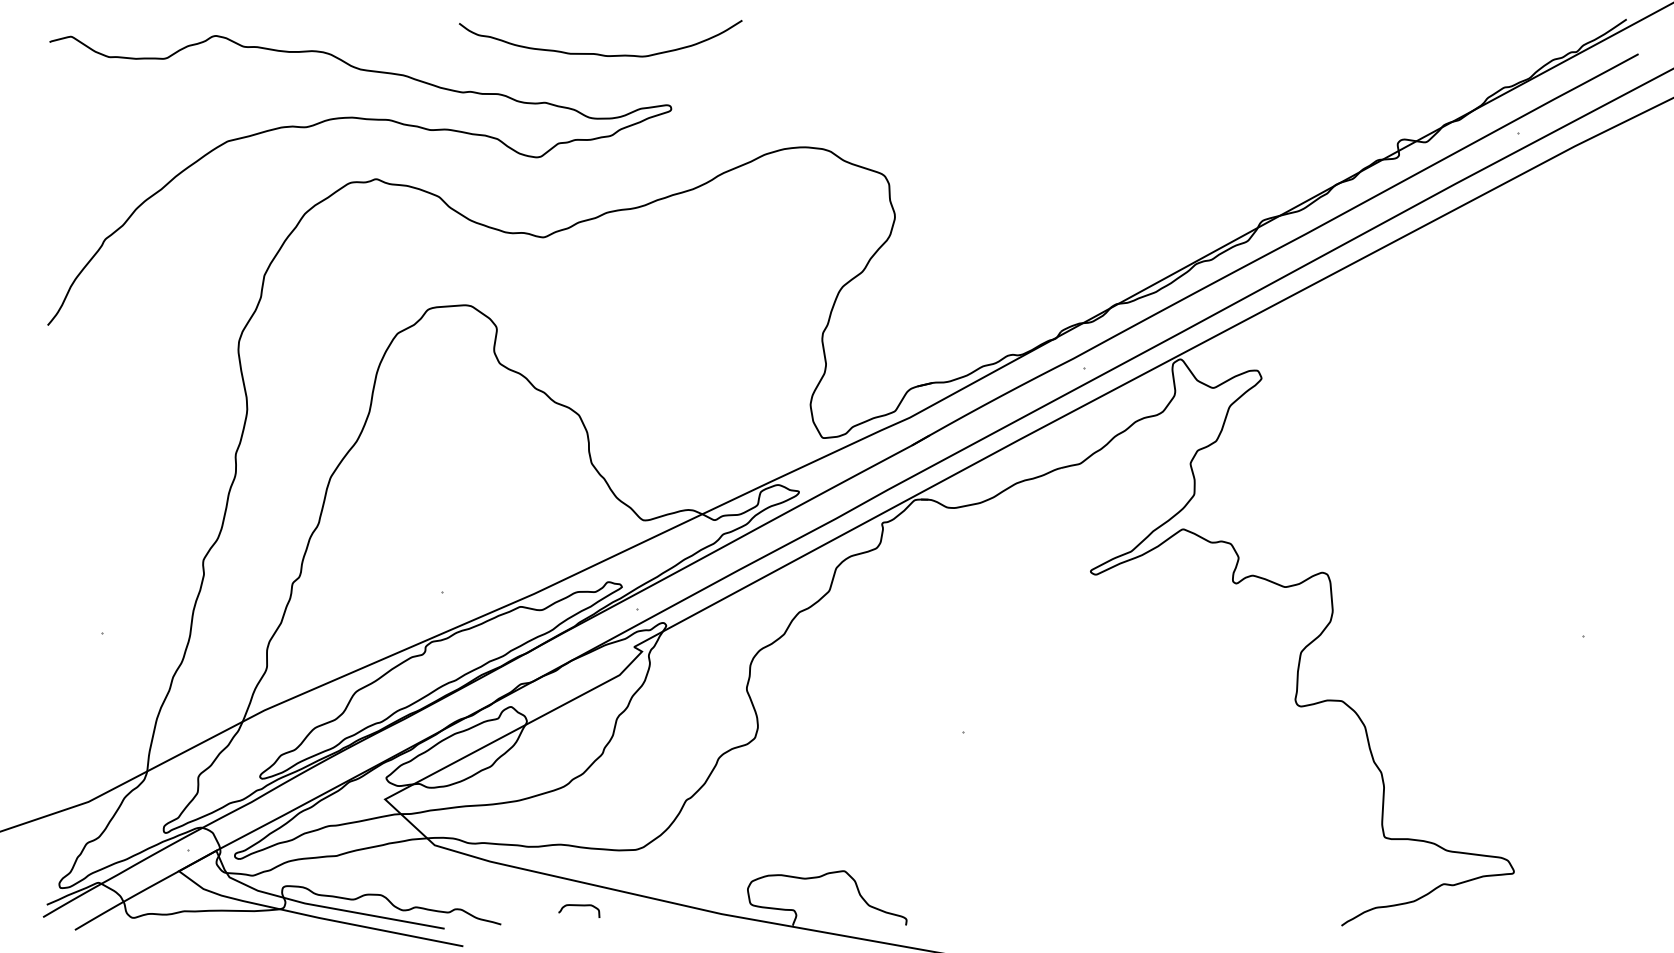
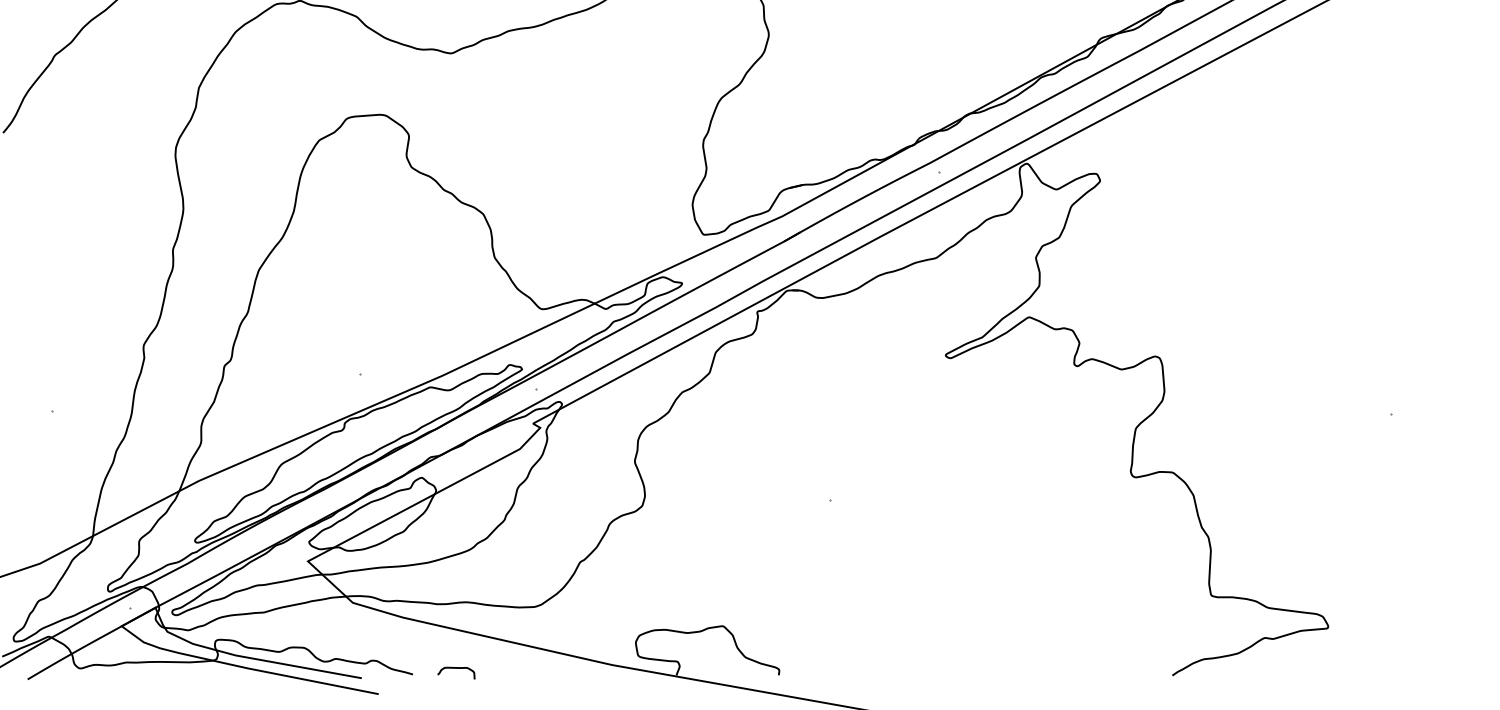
curve: (579, 906) -> (456, 669), moved

